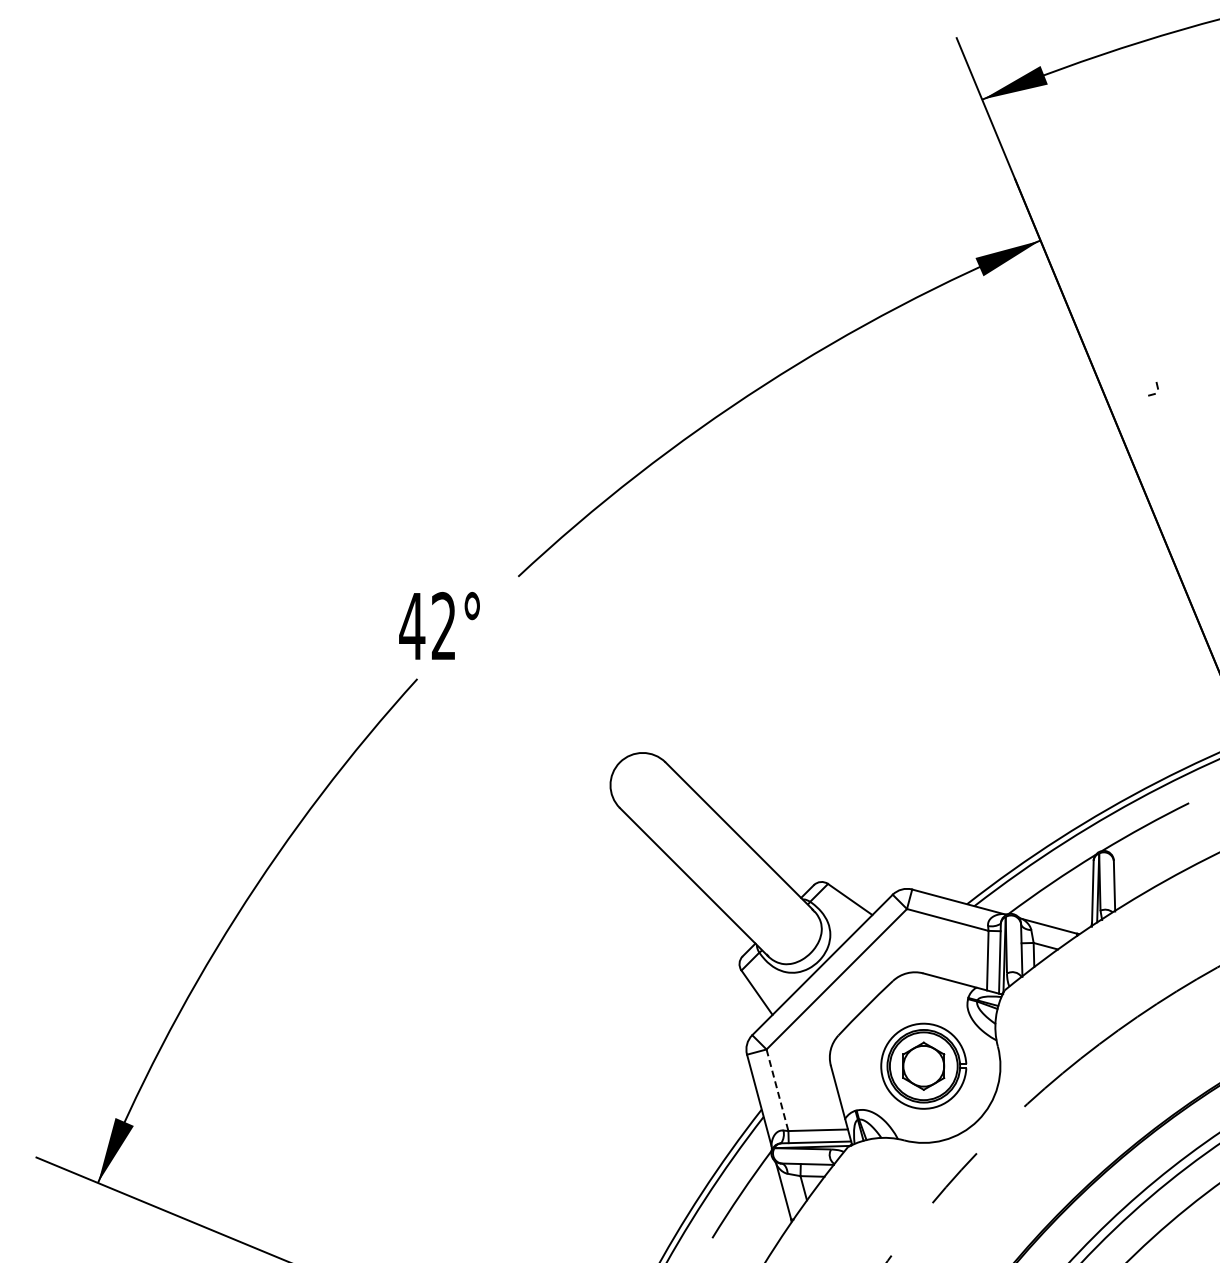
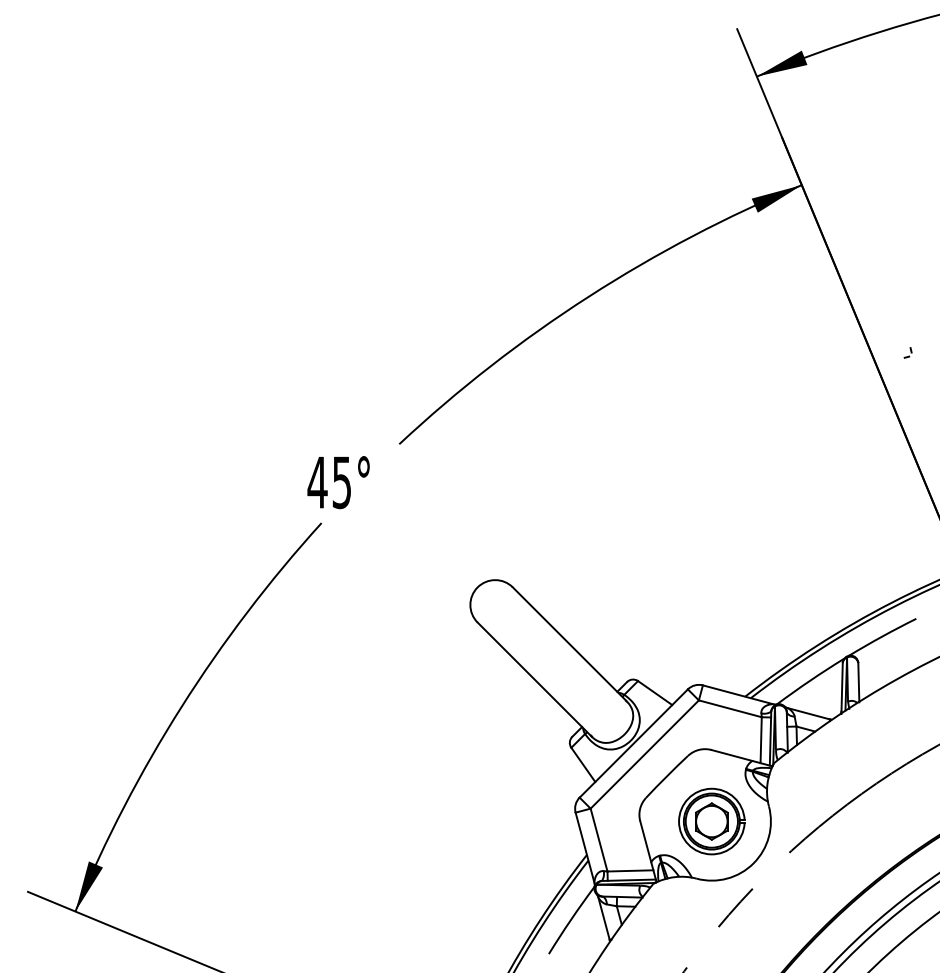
part: (1153, 389) -> (908, 353), moved
text: (443, 625) -> (341, 481), 42° -> 45°
line: (777, 1090) -> (599, 840), dashed -> solid

